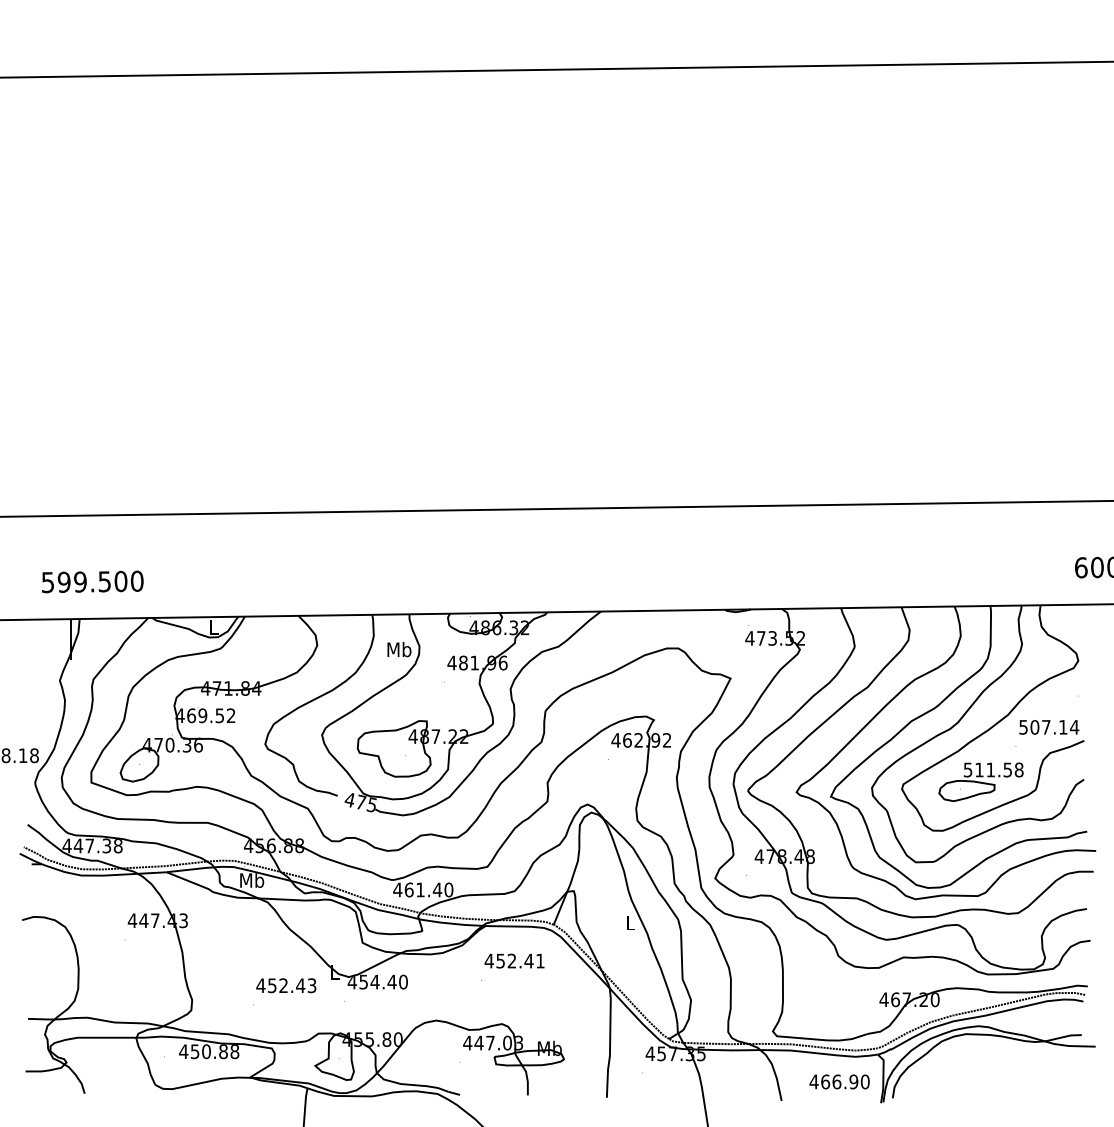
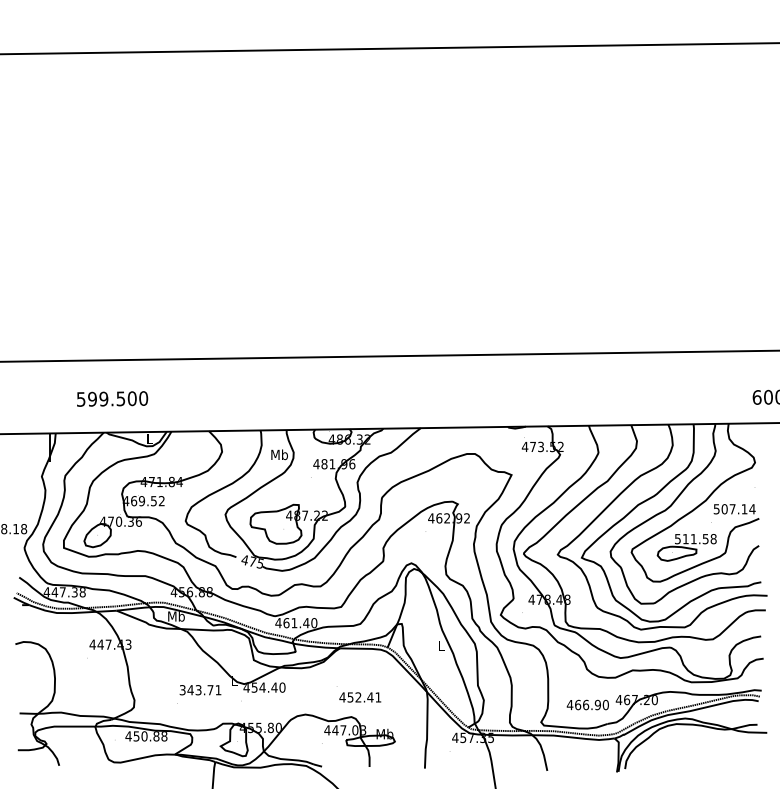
text: (92, 581) -> (112, 398), moved
text: (514, 960) -> (360, 697), moved
text: (286, 985) -> (200, 690), 452.43 -> 343.71
text: (839, 1081) -> (587, 704), moved

